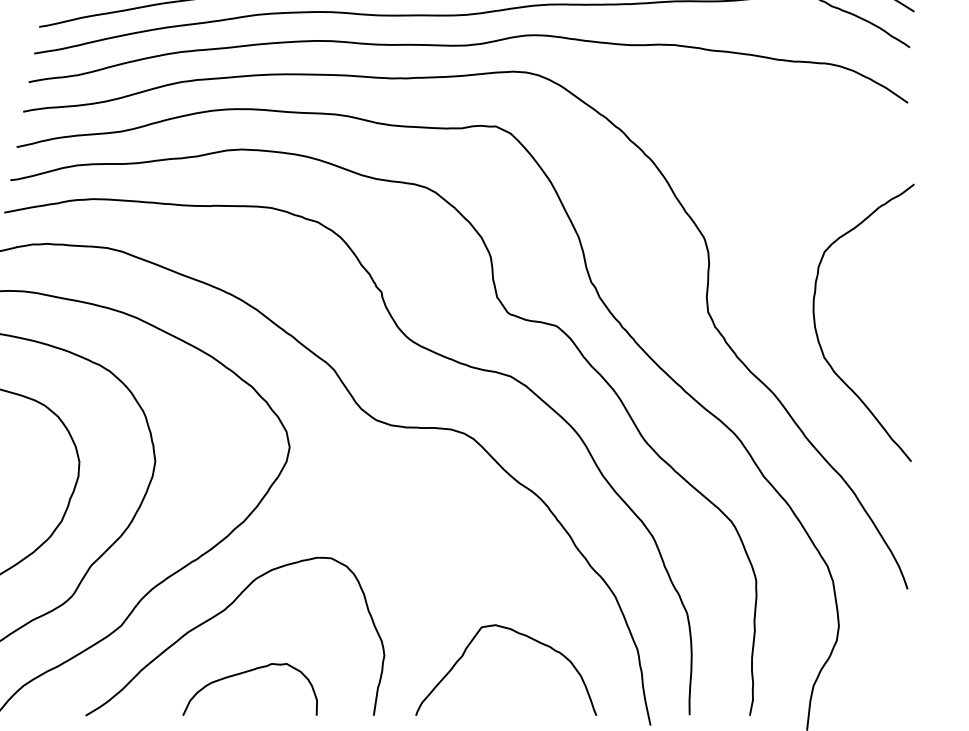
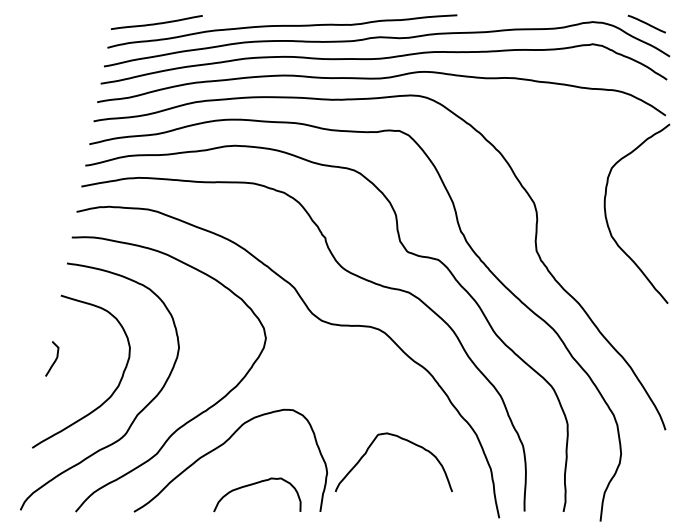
curve: (819, 336) -> (608, 222), moved
curve: (517, 634) -> (401, 439), moved
curve: (247, 673) -> (255, 484), moved

